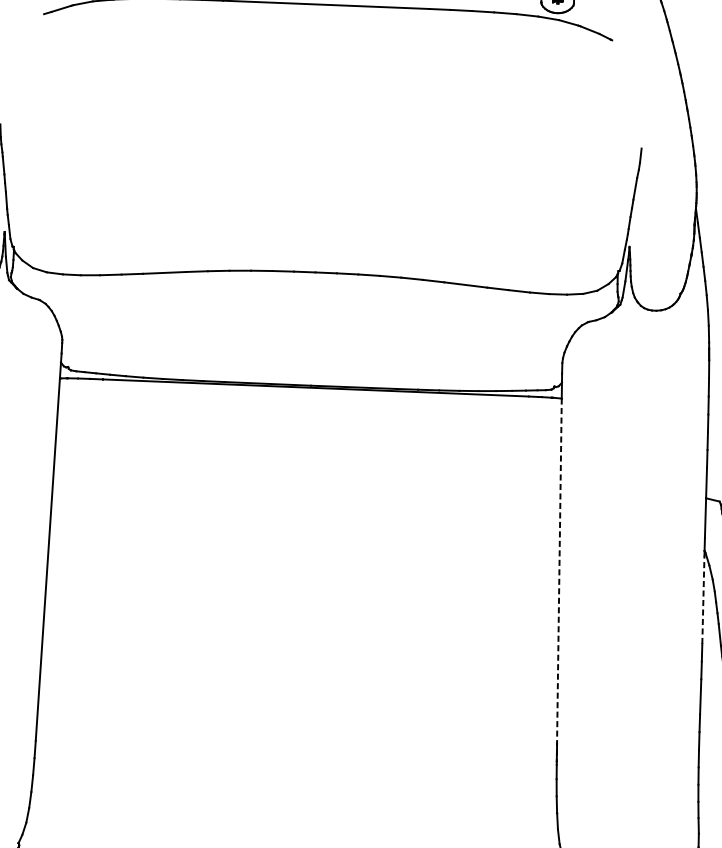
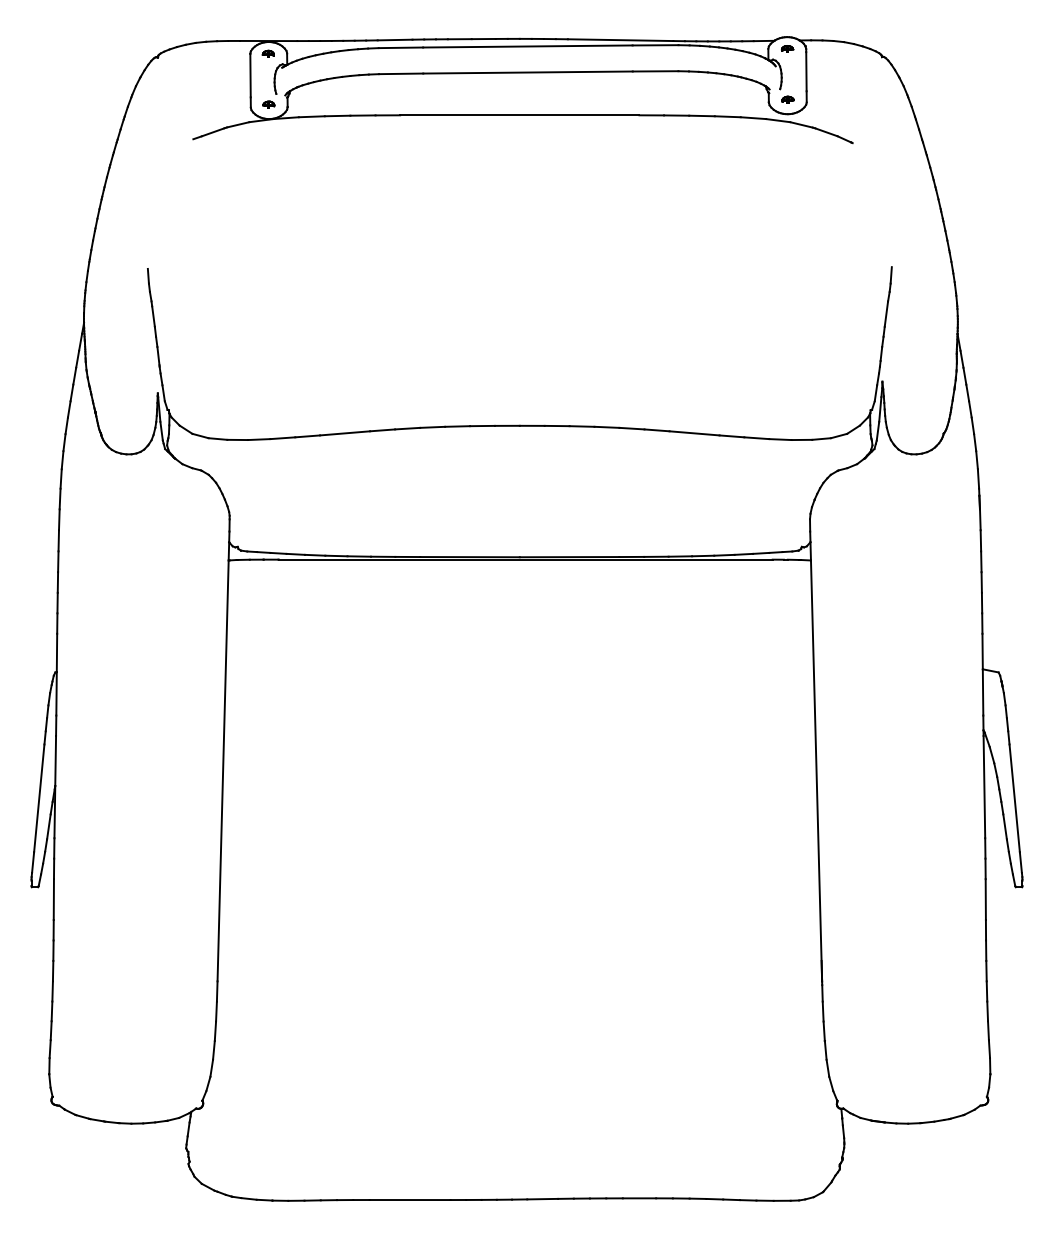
line: (559, 579) -> (816, 770), dashed -> solid
line: (703, 599) -> (984, 786), dashed -> solid

